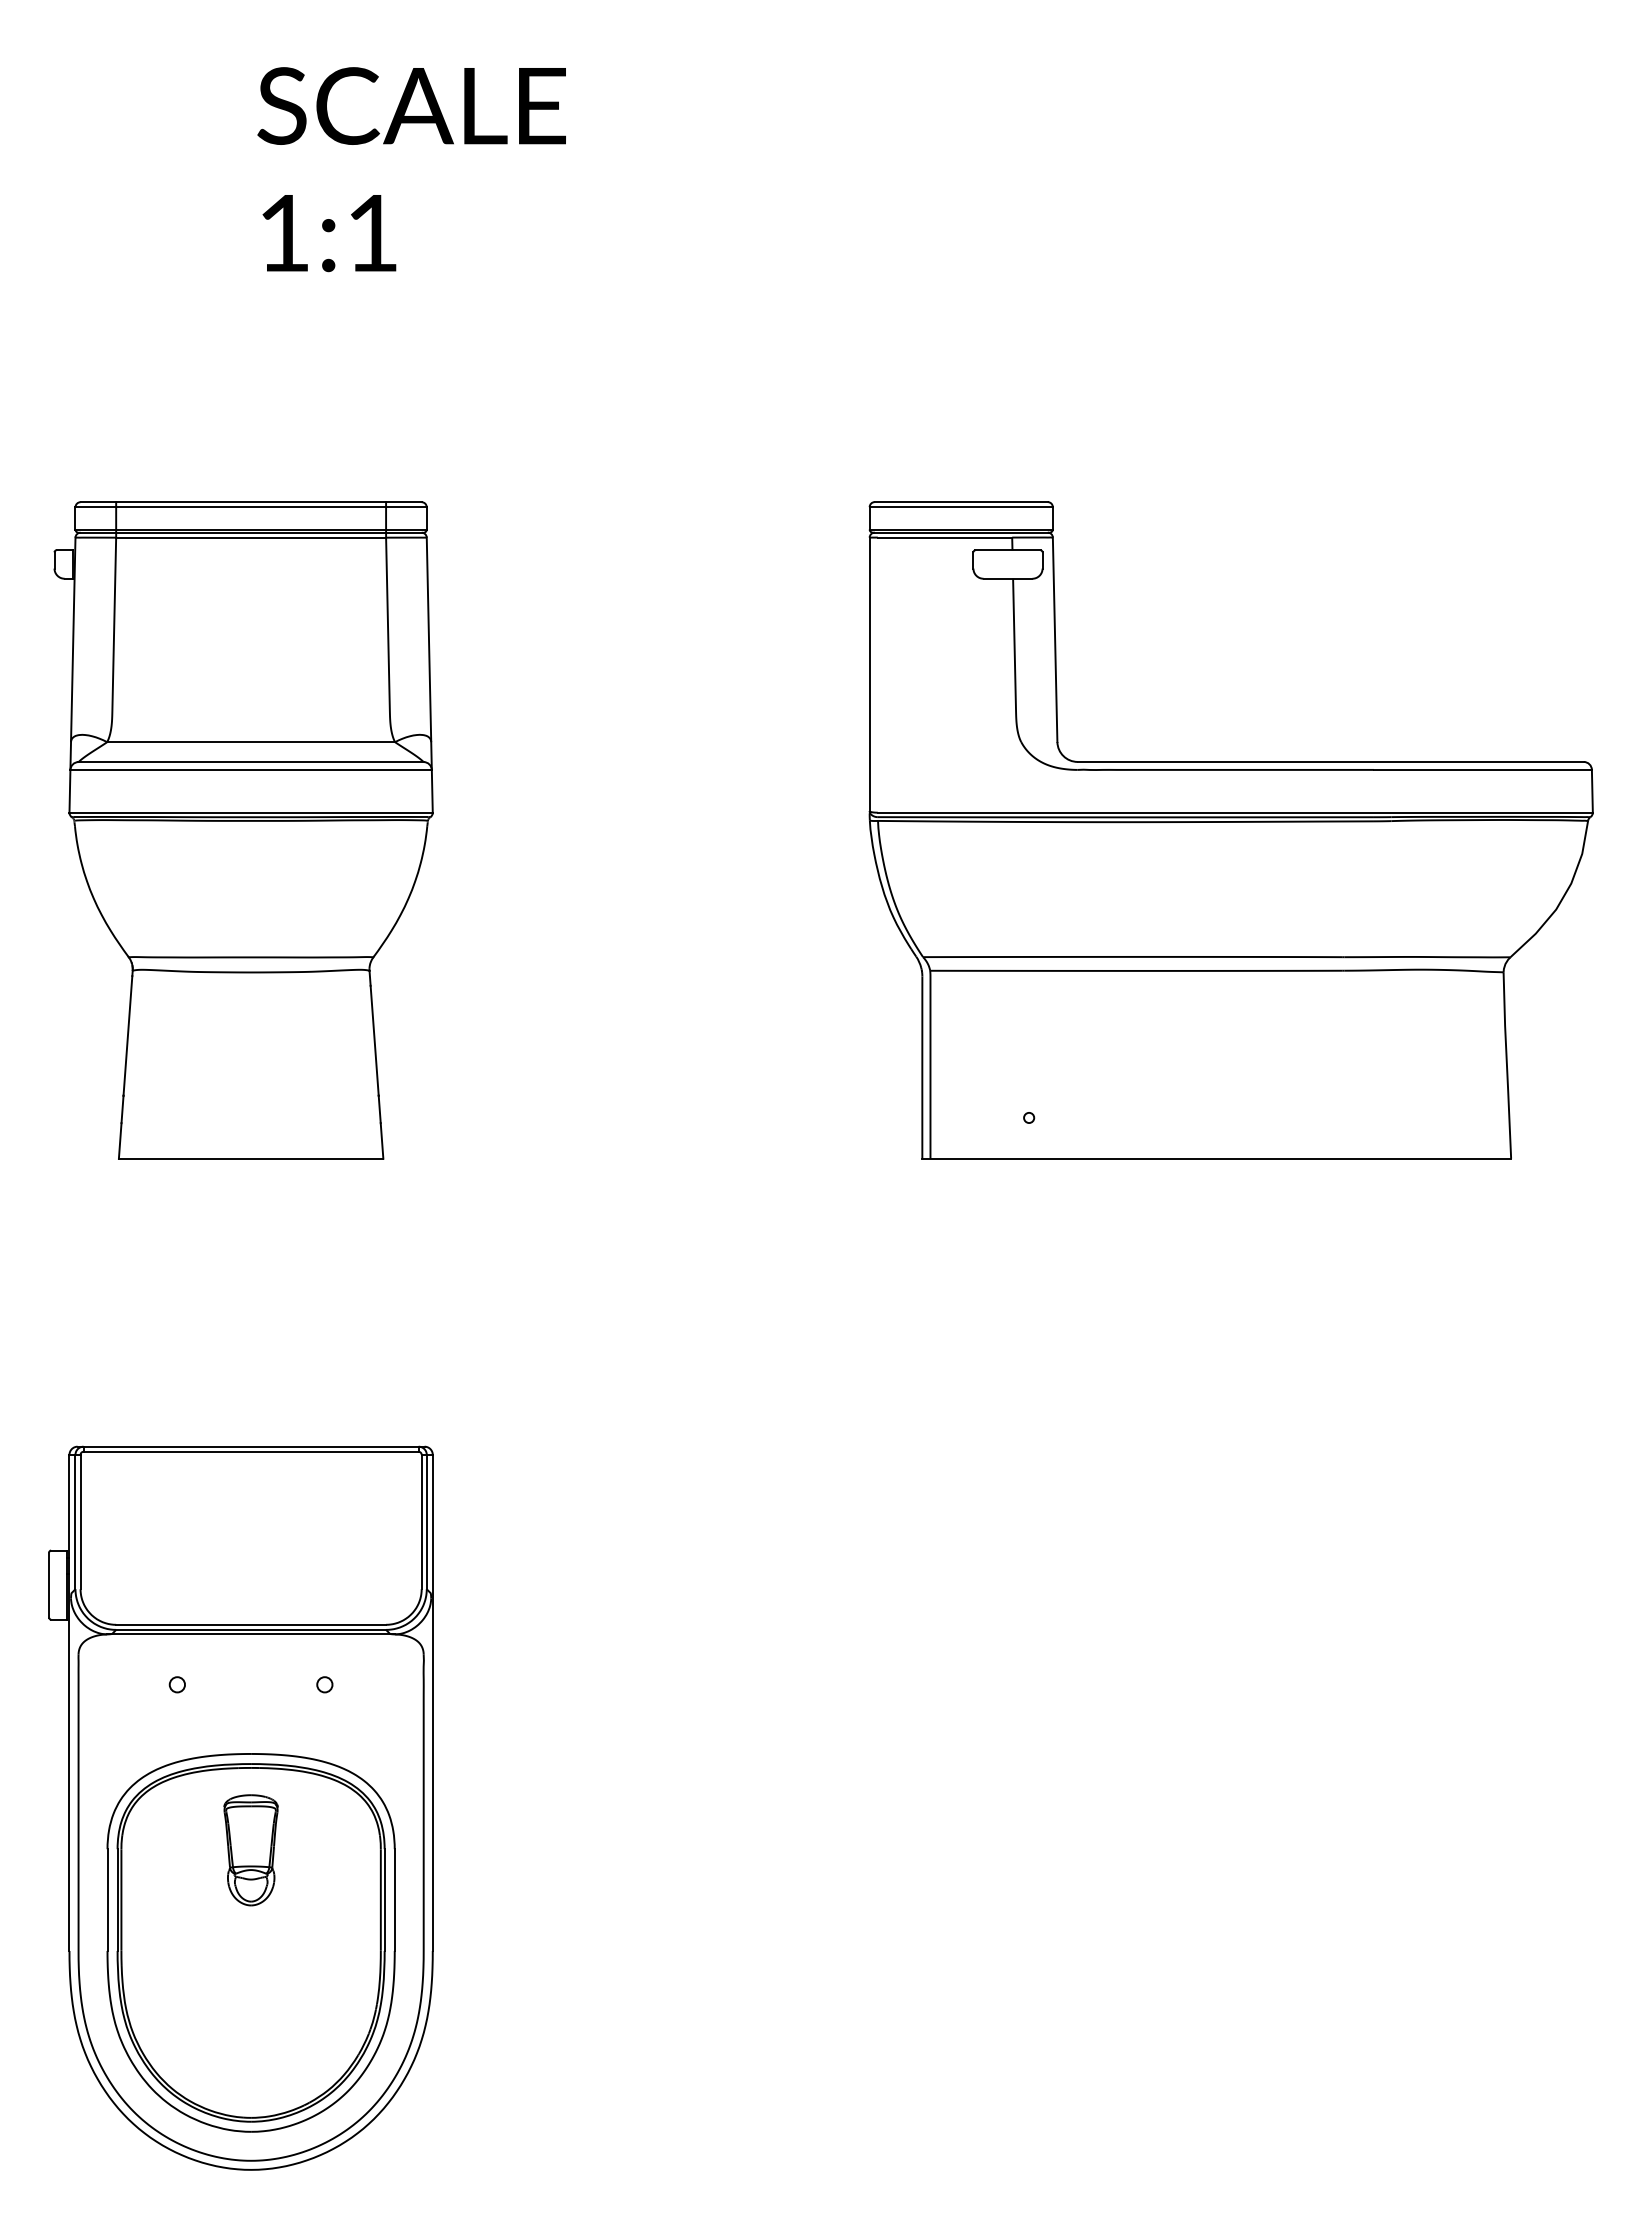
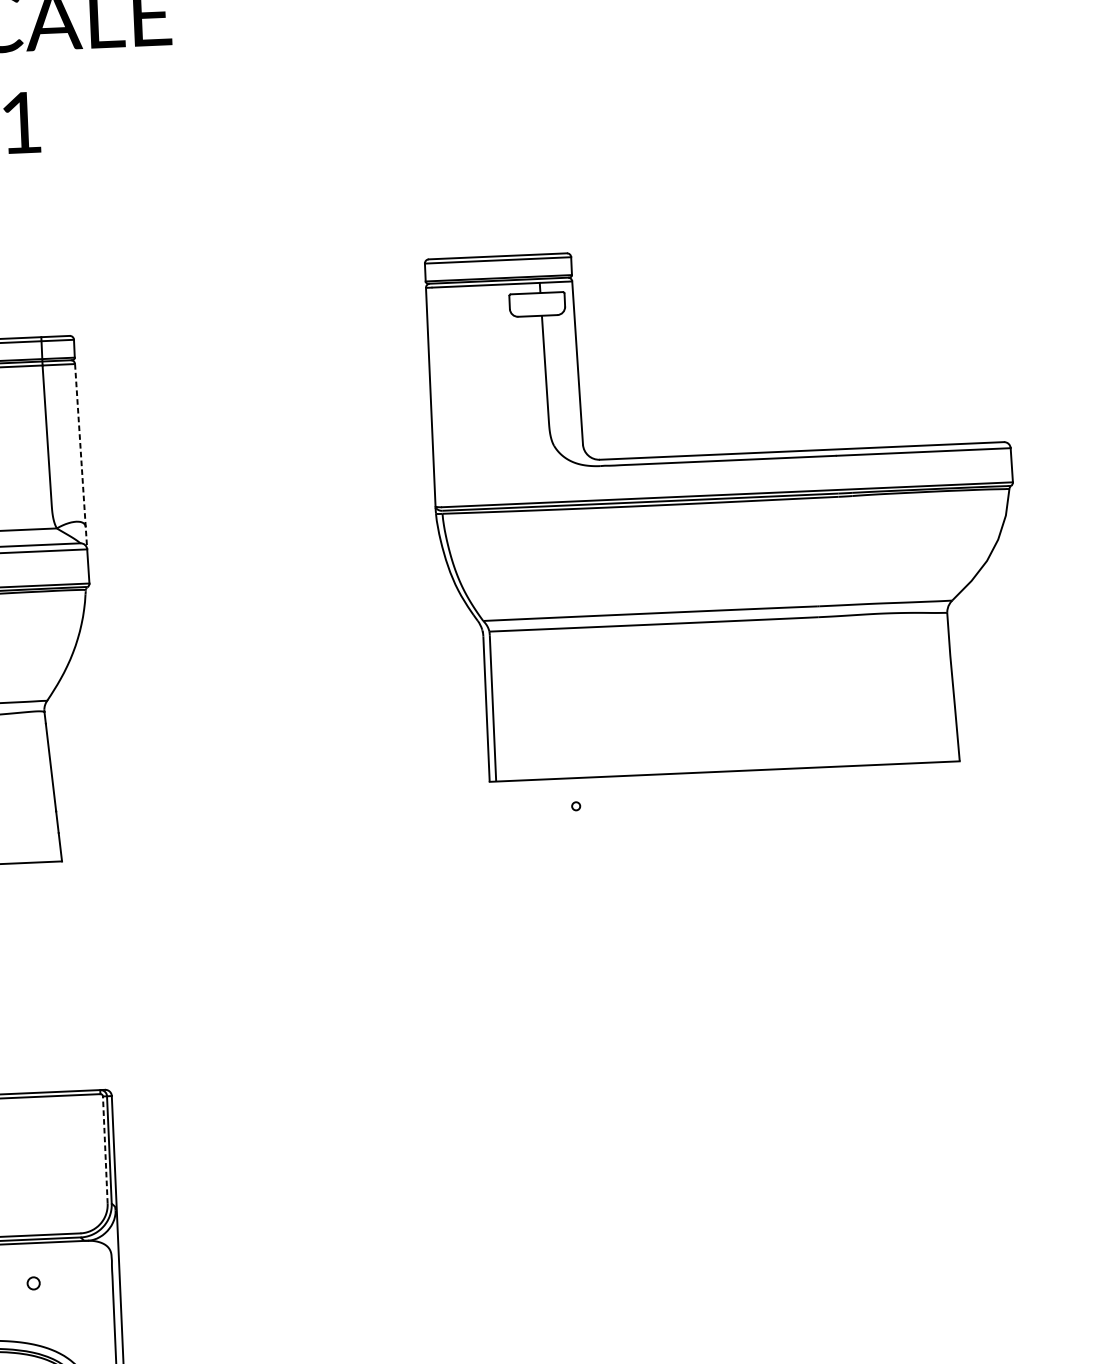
line: (429, 654) -> (81, 457), solid -> dashed
part: (1230, 830) -> (724, 509), moved
line: (421, 1521) -> (105, 1149), solid -> dashed

